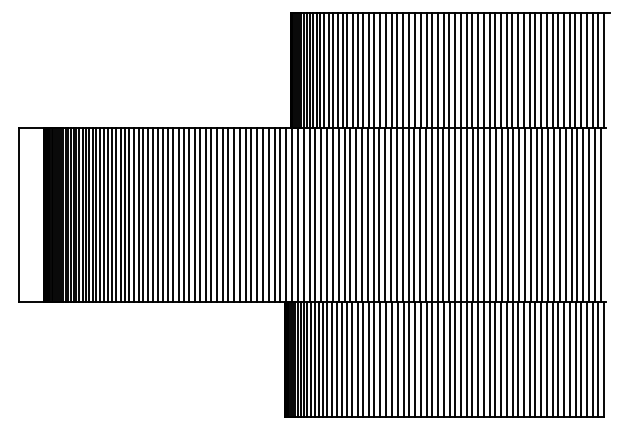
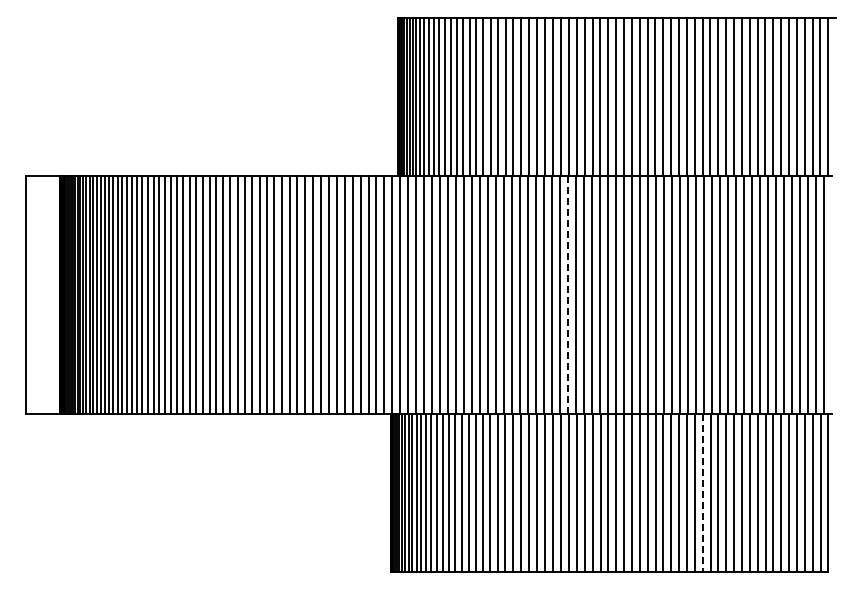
line: (414, 215) -> (568, 295), solid -> dashed
line: (512, 359) -> (702, 493), solid -> dashed

